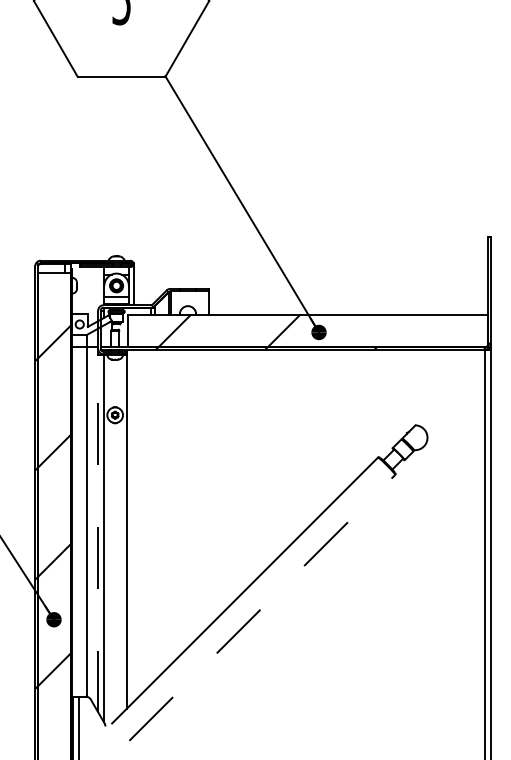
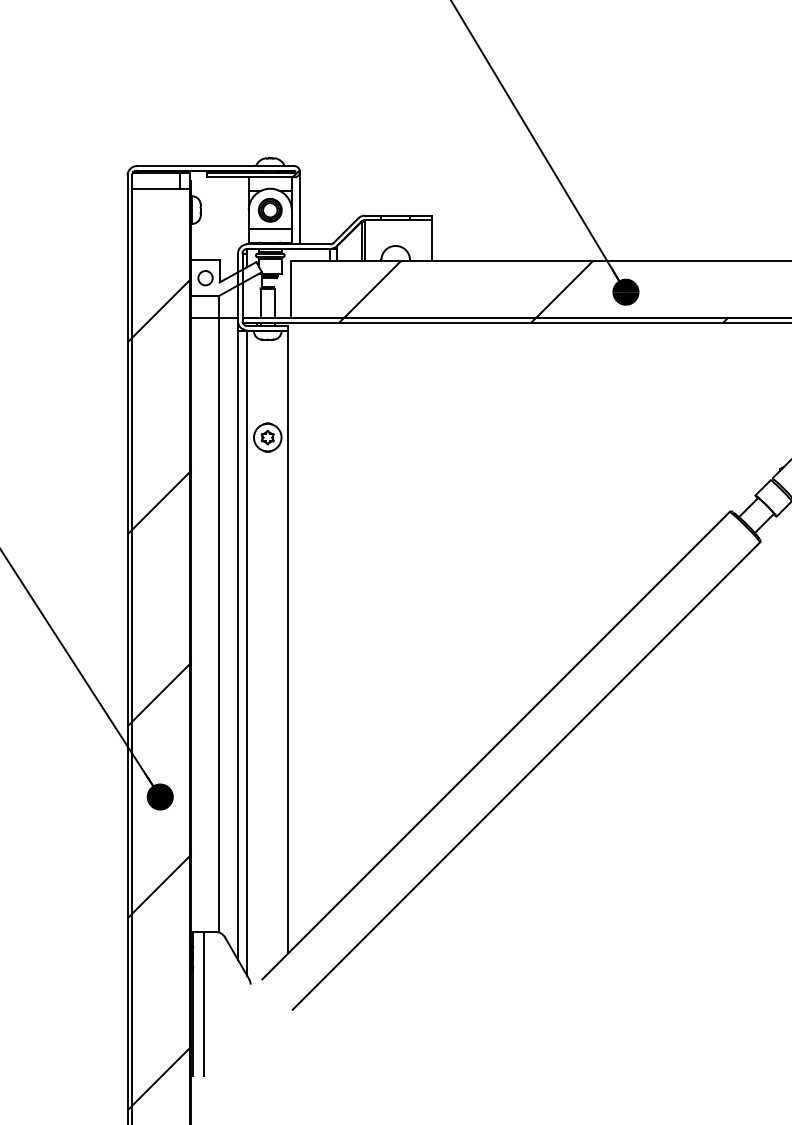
line: (98, 533) -> (238, 645), dashed -> solid
line: (262, 607) -> (526, 775), dashed -> solid

